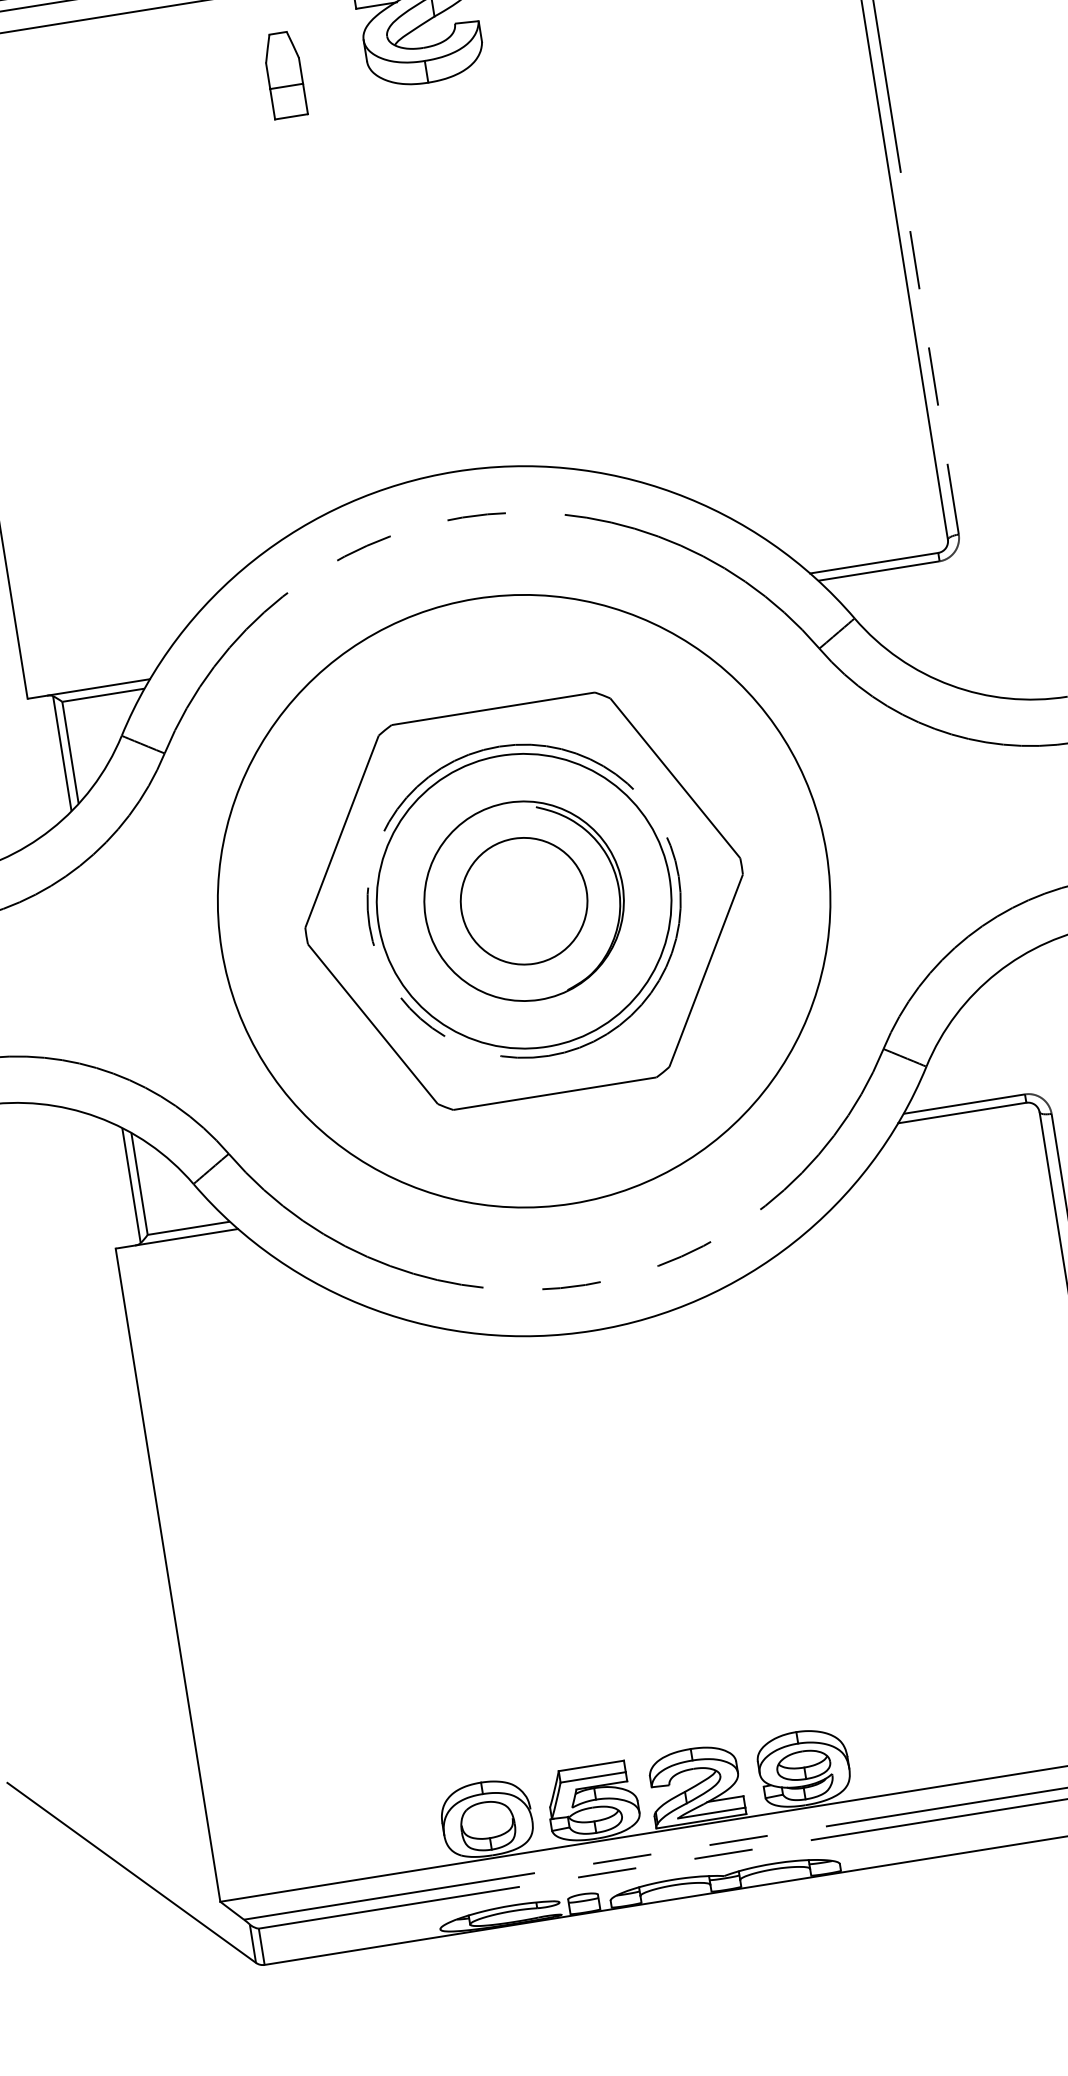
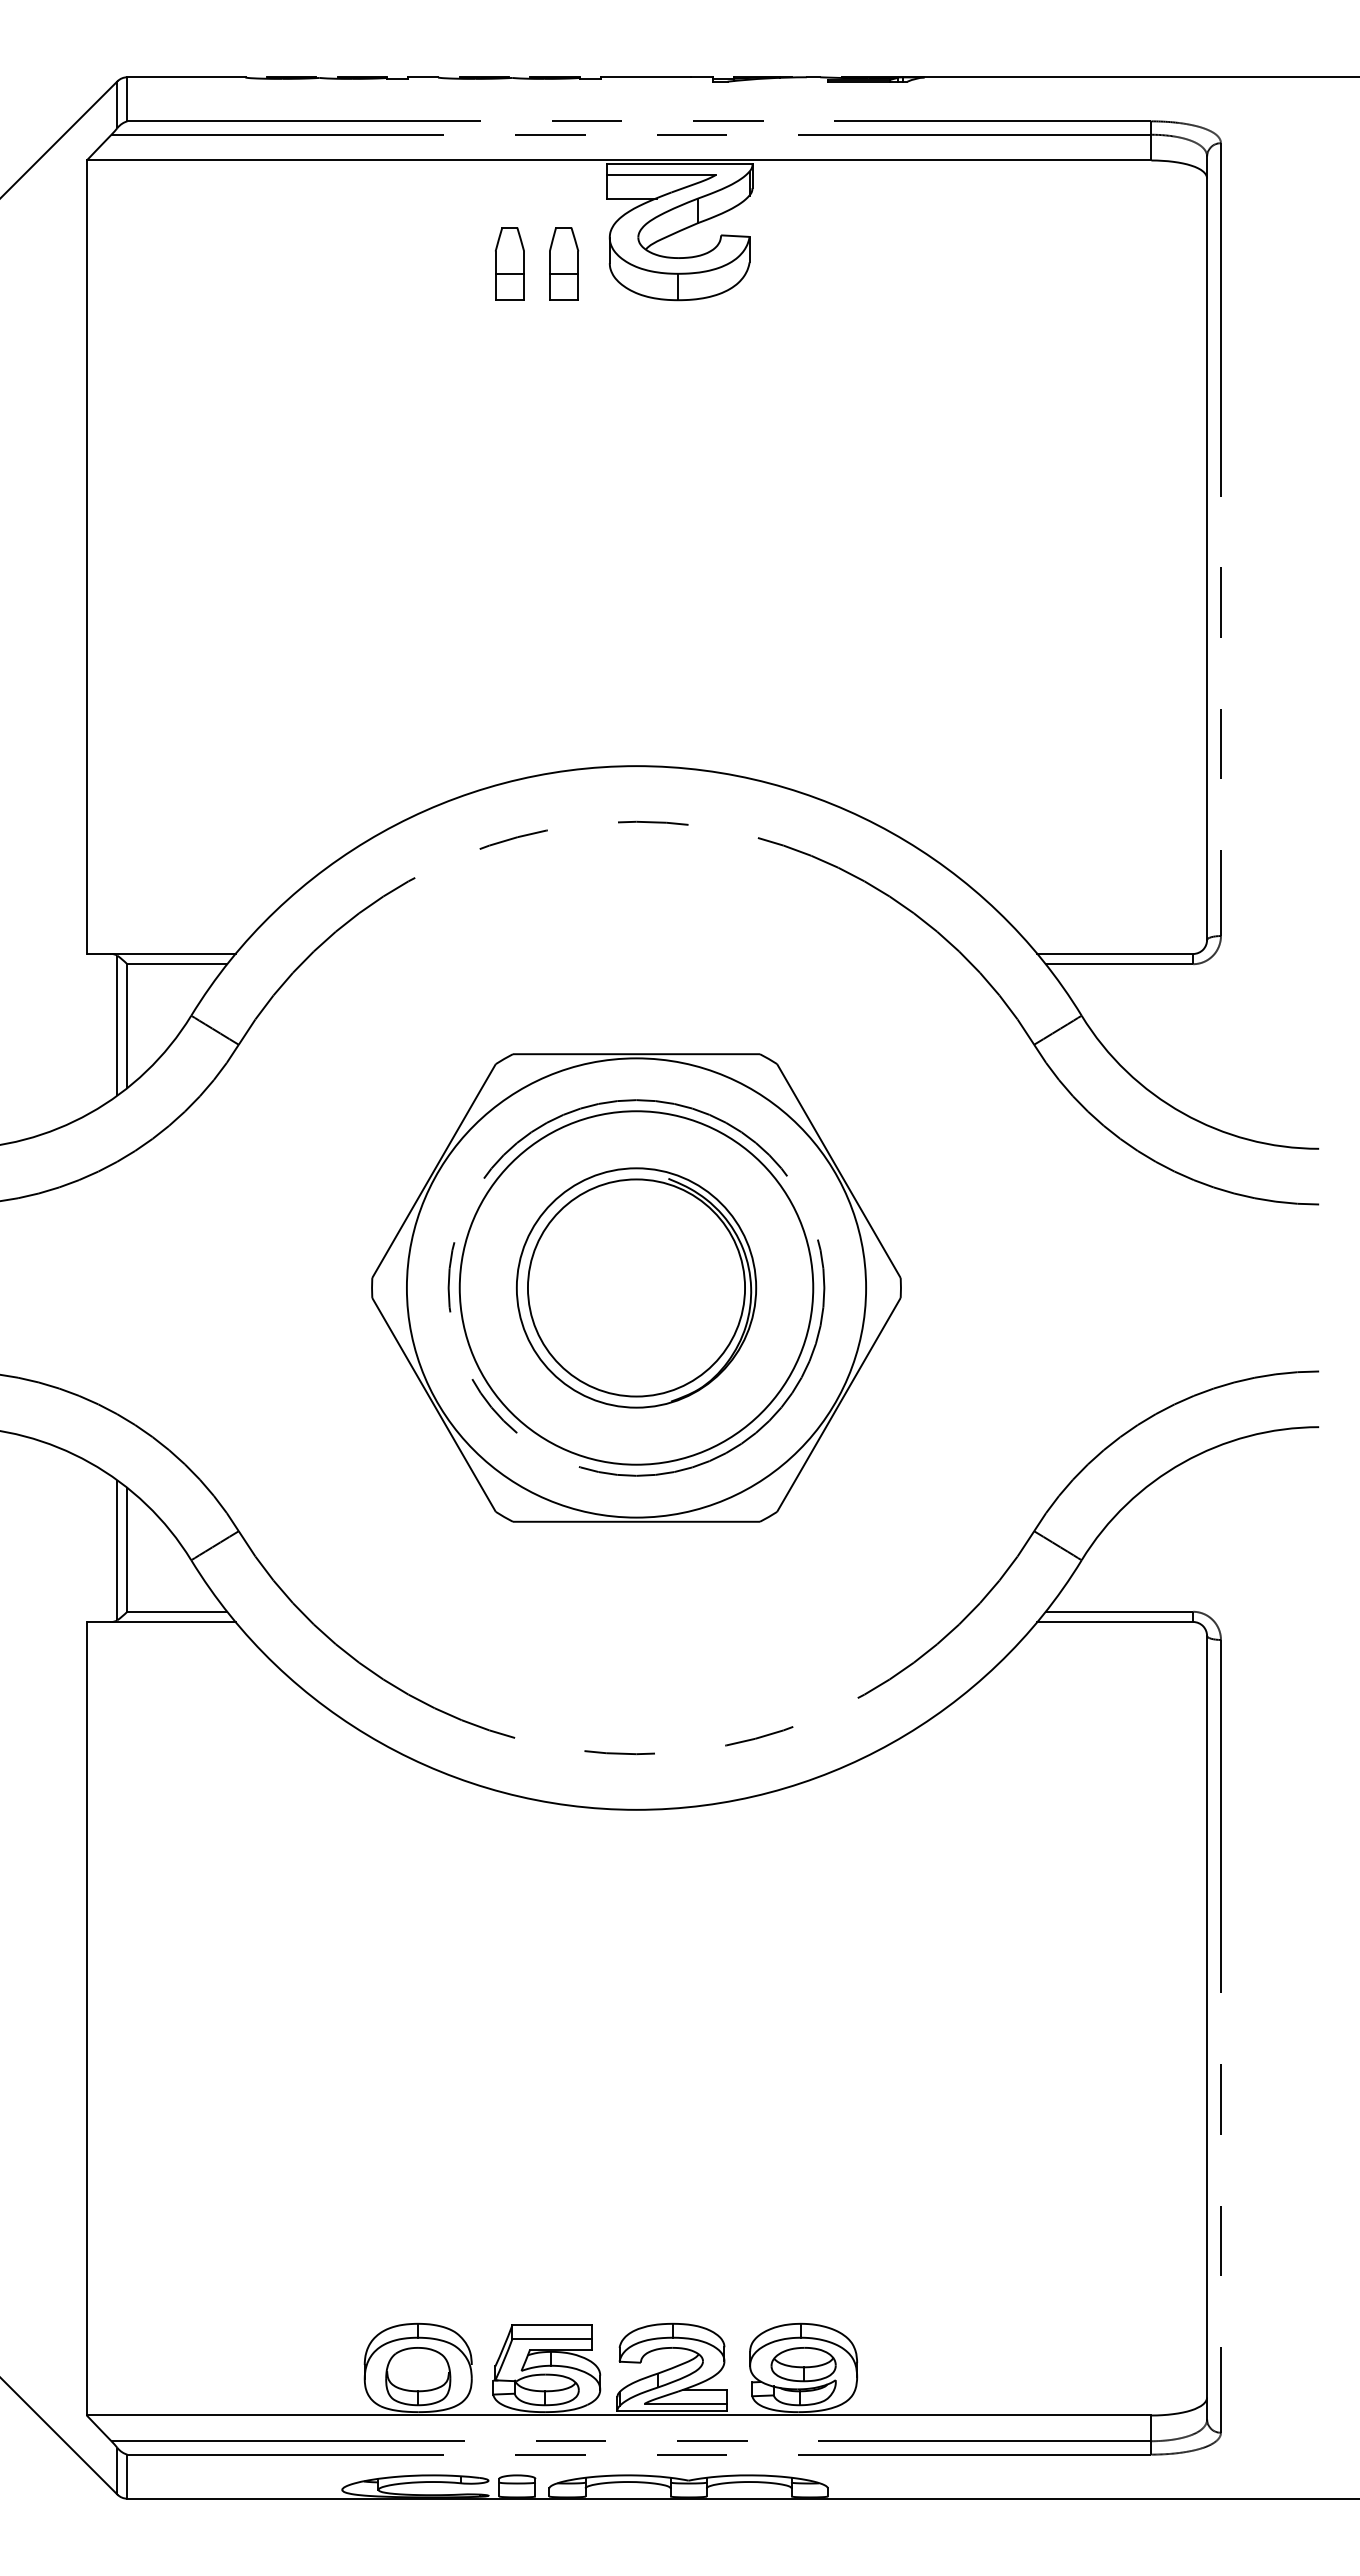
part: (329, 67) -> (564, 263), added
part: (284, 74) -> (509, 263), size x0.71
circle: (524, 900) -> (636, 1287), size x0.62
circle: (524, 900) -> (636, 1287), size x1.43

